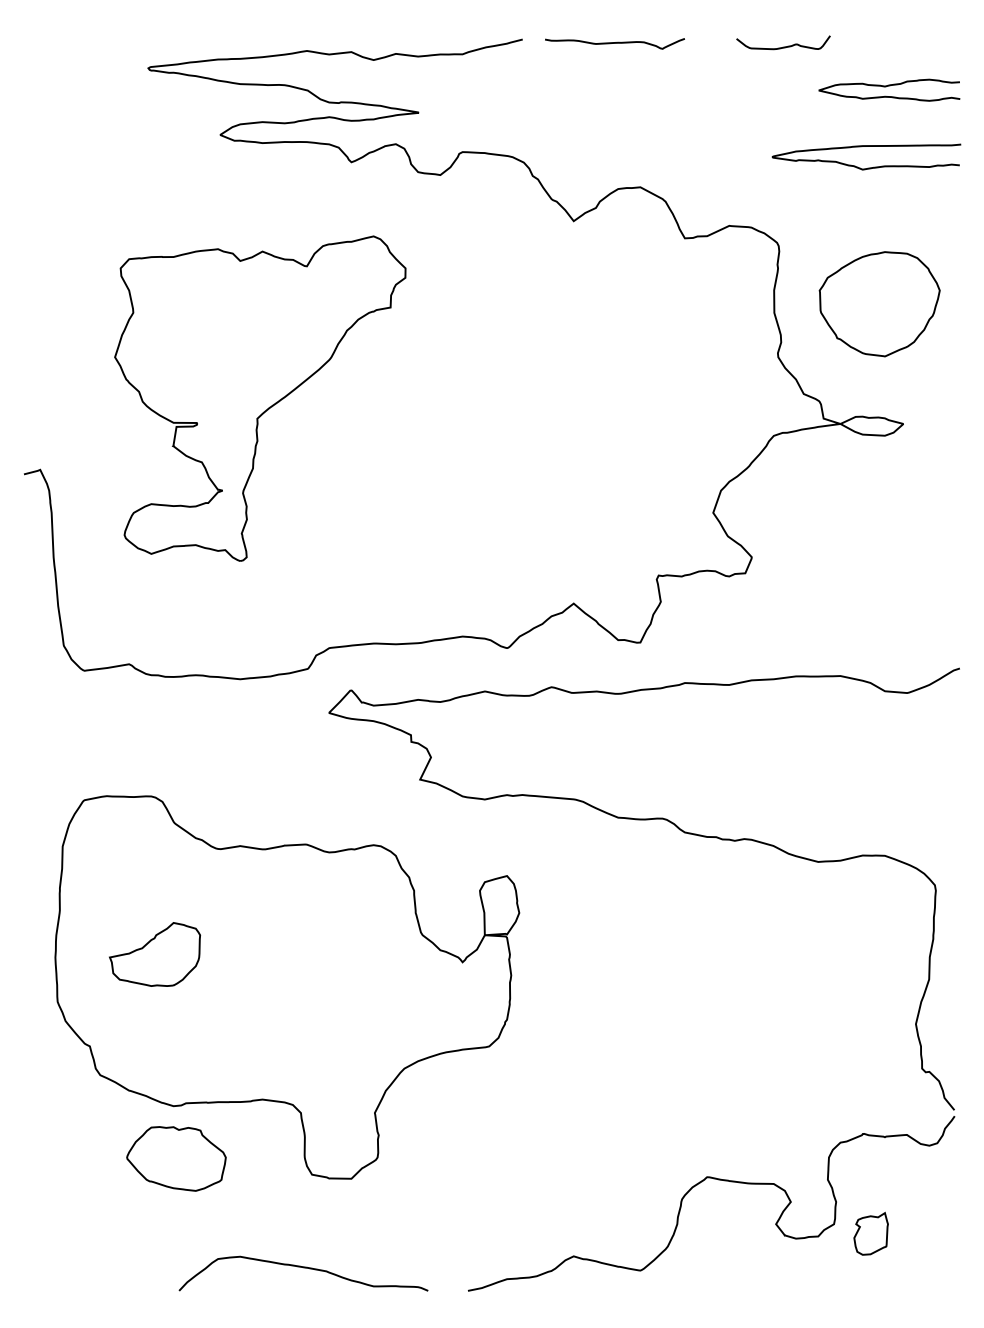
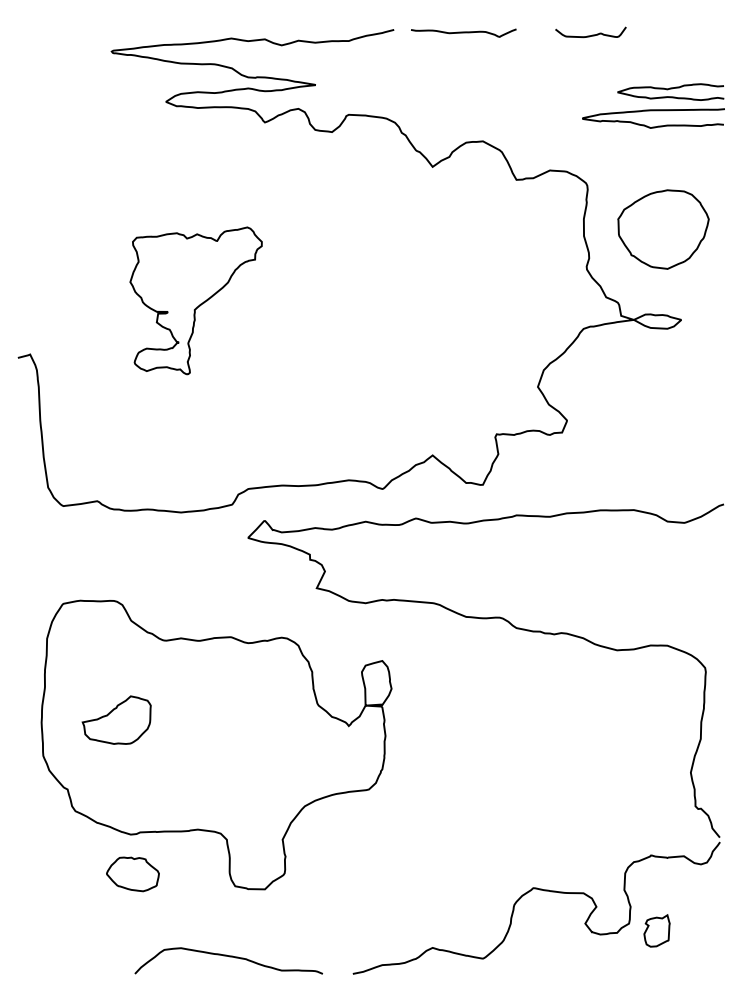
curve: (888, 86) -> (670, 89), moved
part: (259, 398) -> (195, 300), size x0.6
part: (175, 1159) -> (132, 874), size x0.7

